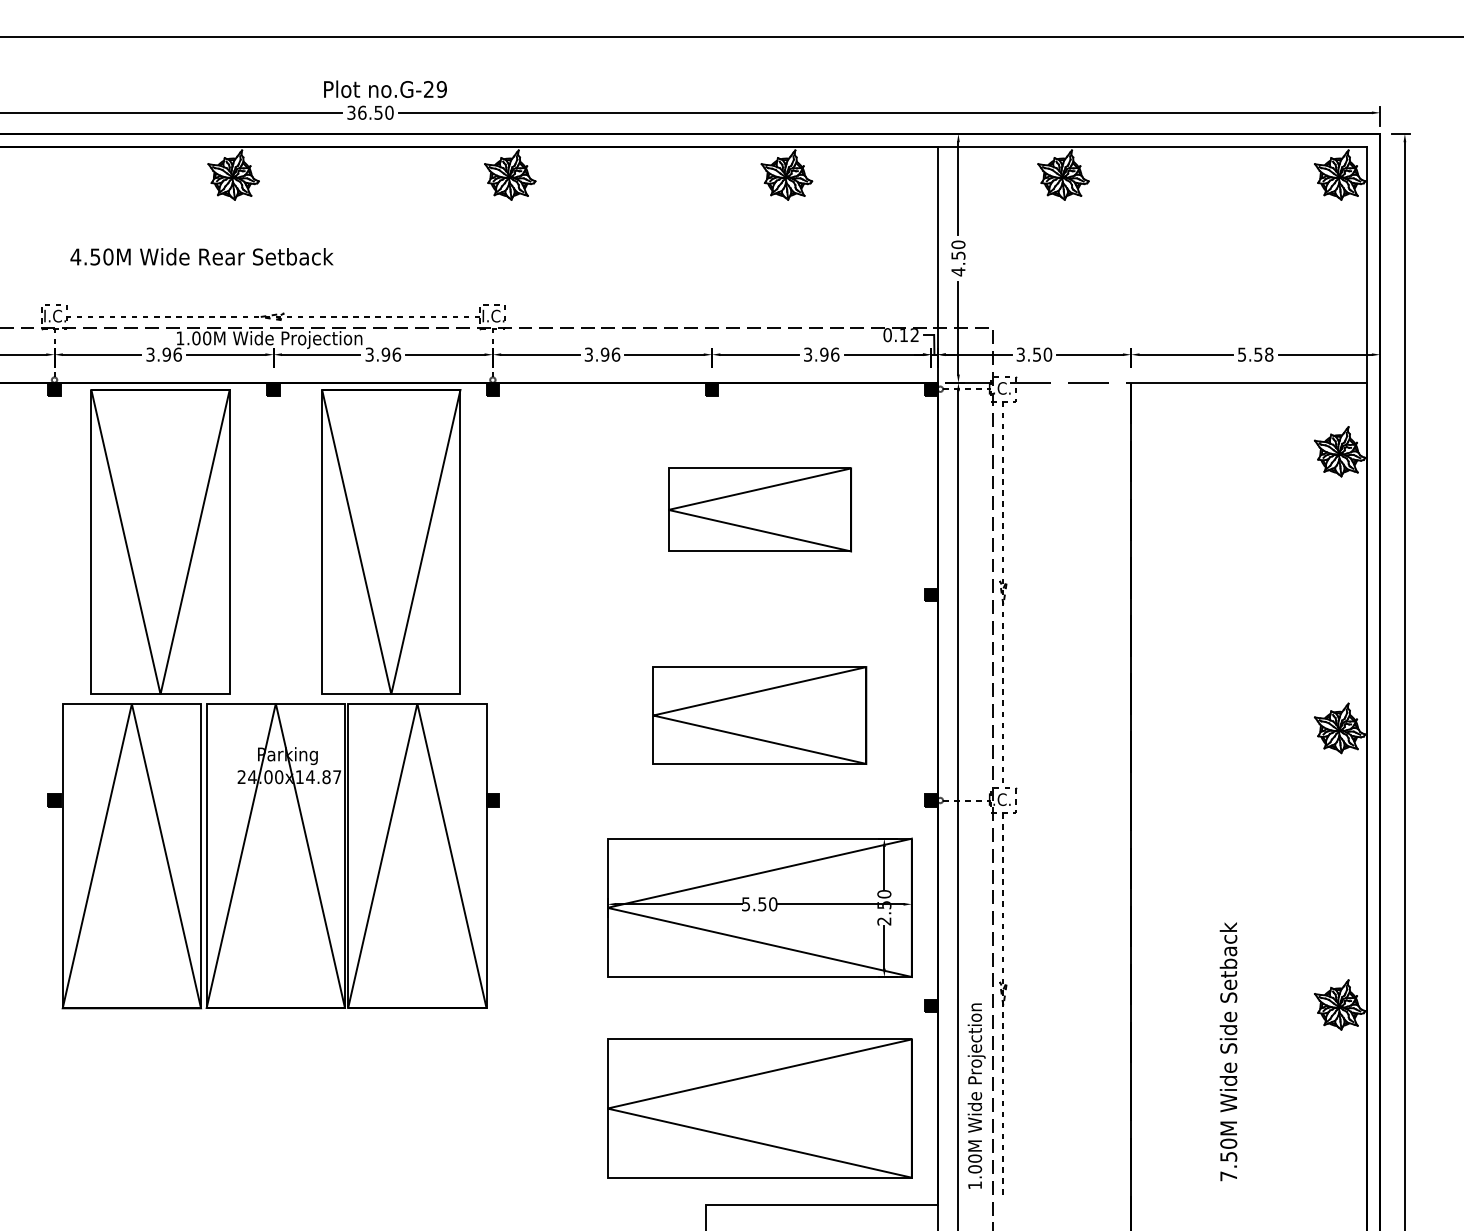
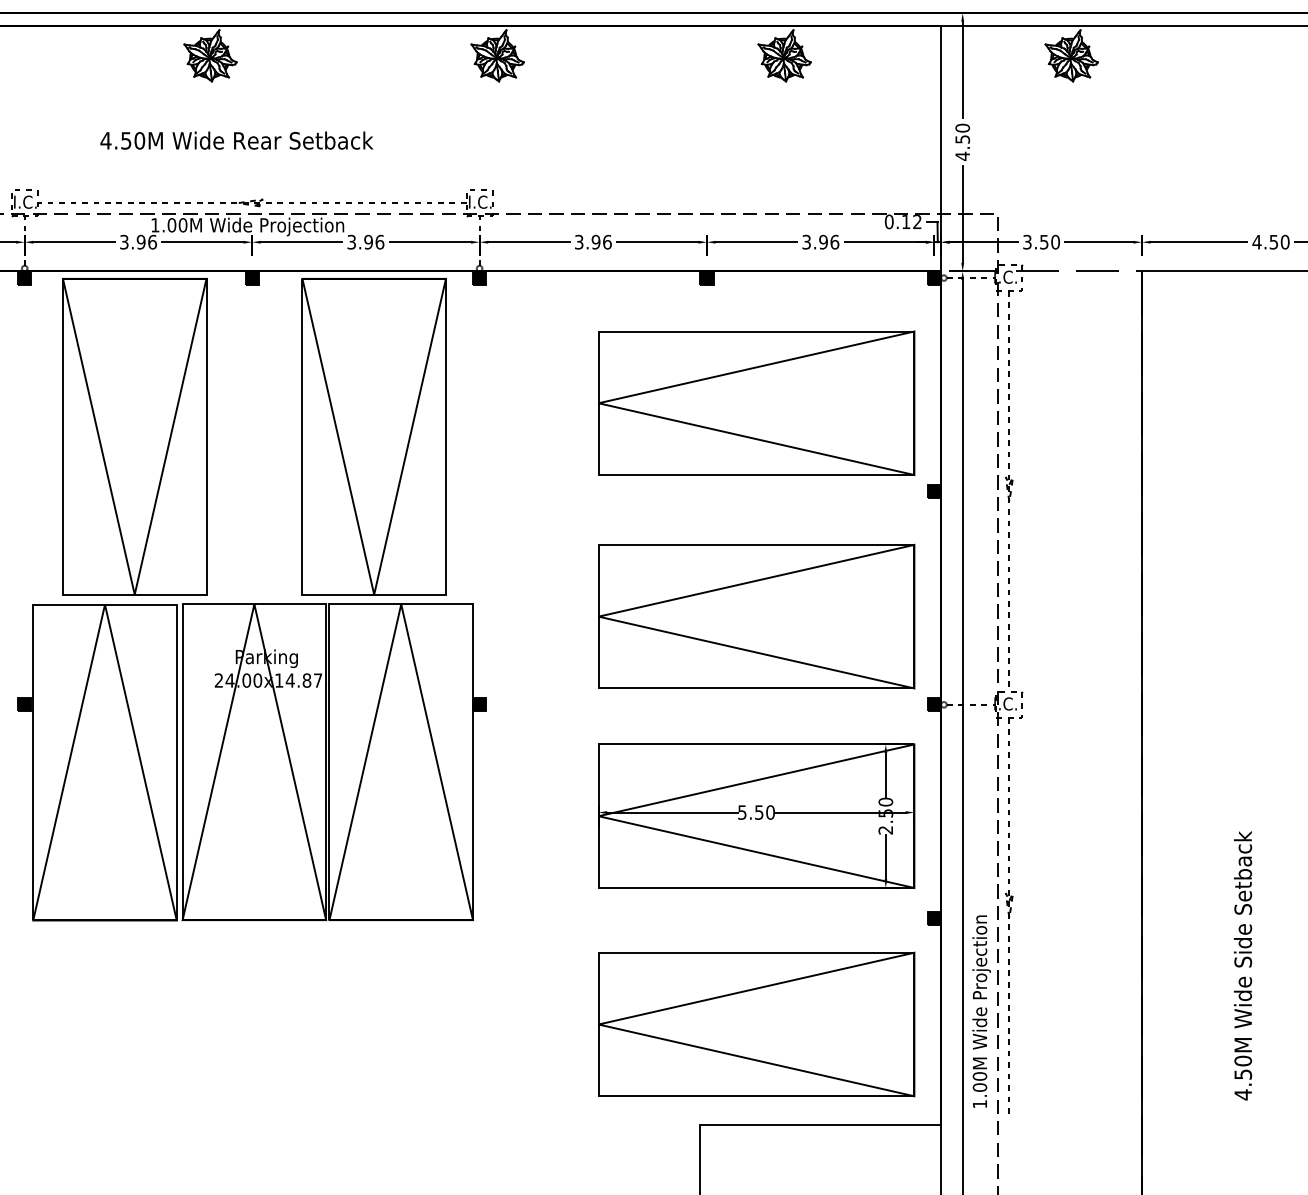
text: (201, 256) -> (236, 140), moved
text: (1255, 354) -> (1270, 242), 5.58 -> 4.50
part: (759, 509) -> (756, 402), size x1.67
part: (759, 715) -> (756, 616), size x1.43
text: (1228, 1176) -> (1242, 1095), 7.50M -> 4.50M

